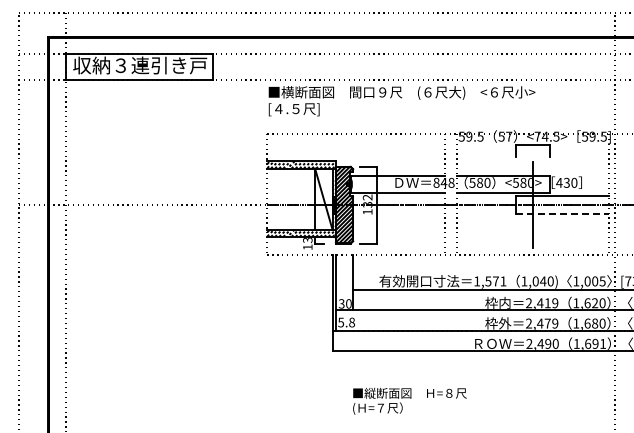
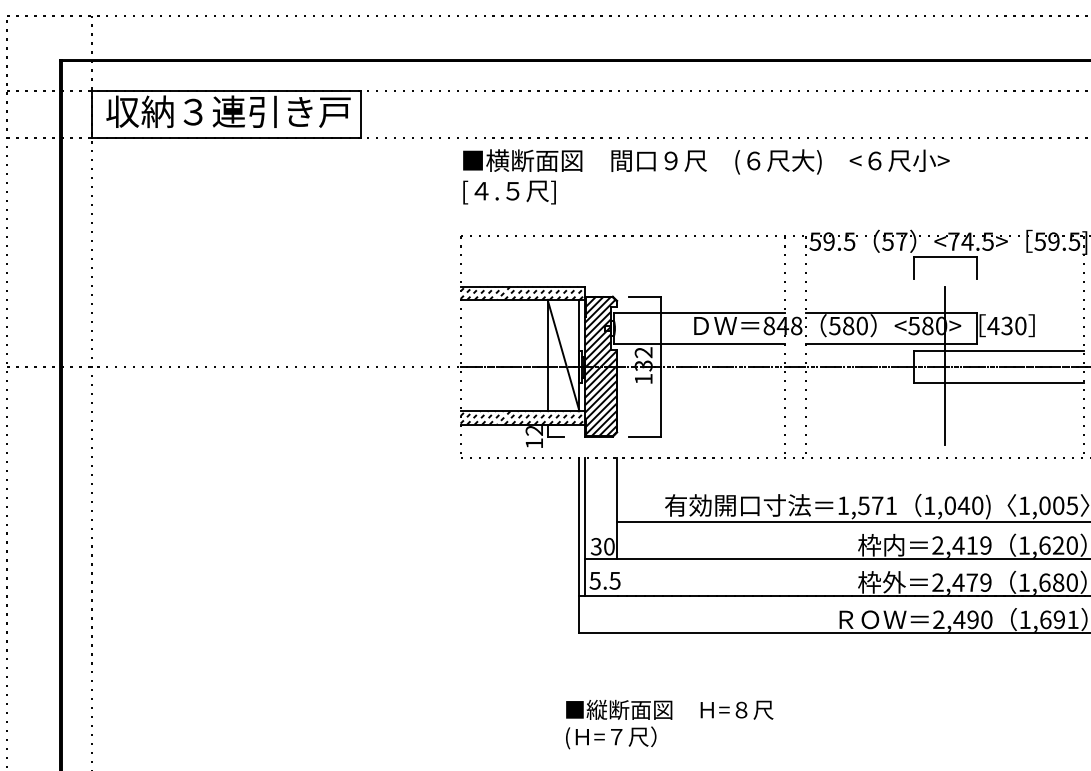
line: (562, 213) -> (999, 381), dashed -> solid
text: (308, 240) -> (535, 431), 13 -> 12
text: (351, 322) -> (614, 580), 5.8 -> 5.5
text: (409, 400) -> (668, 723), moved

